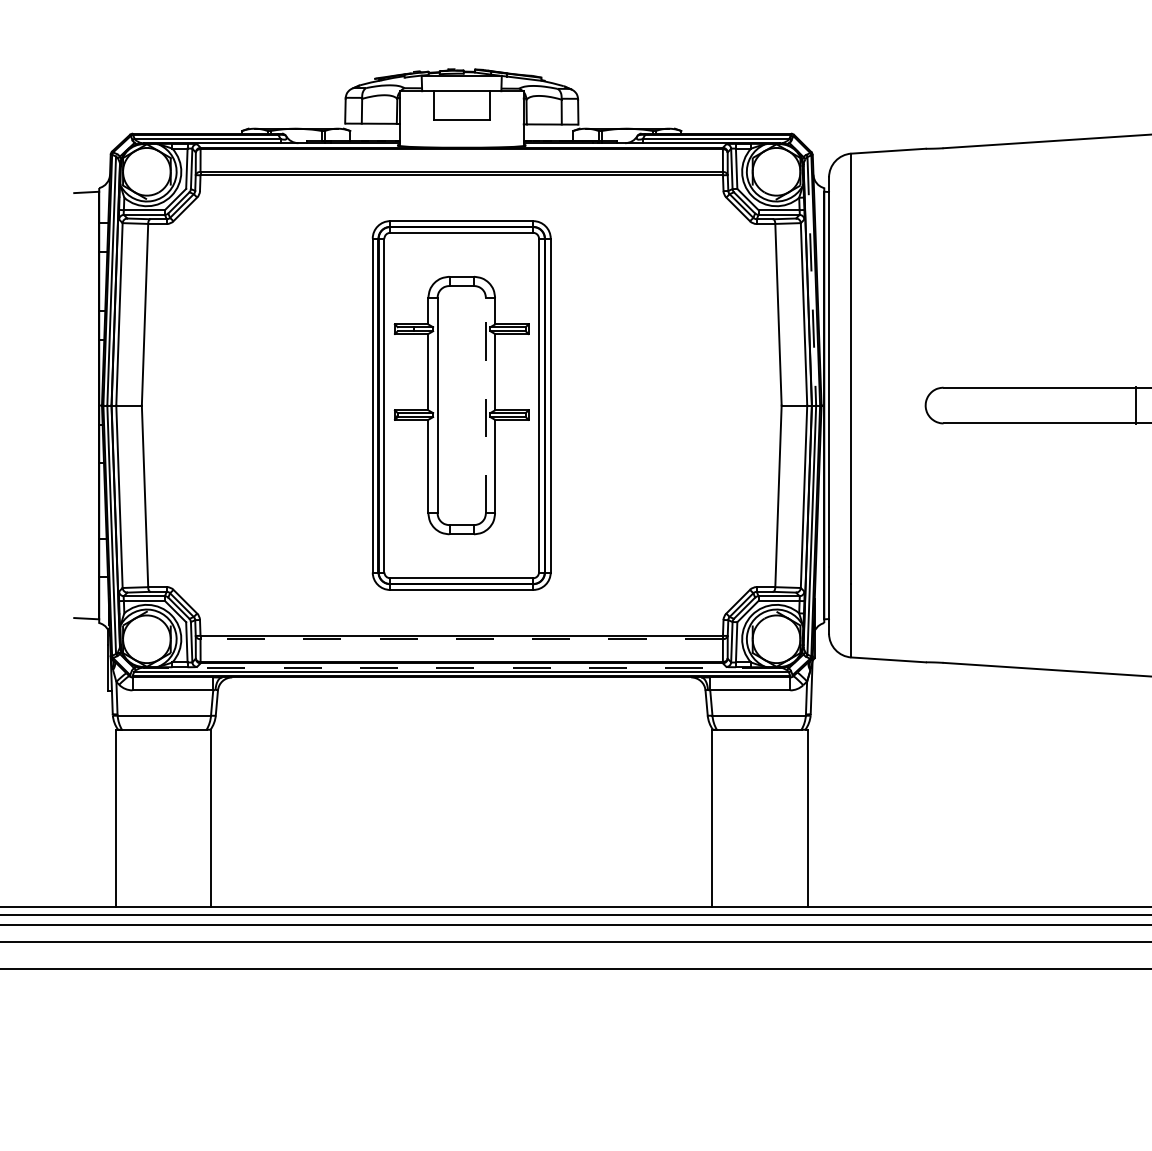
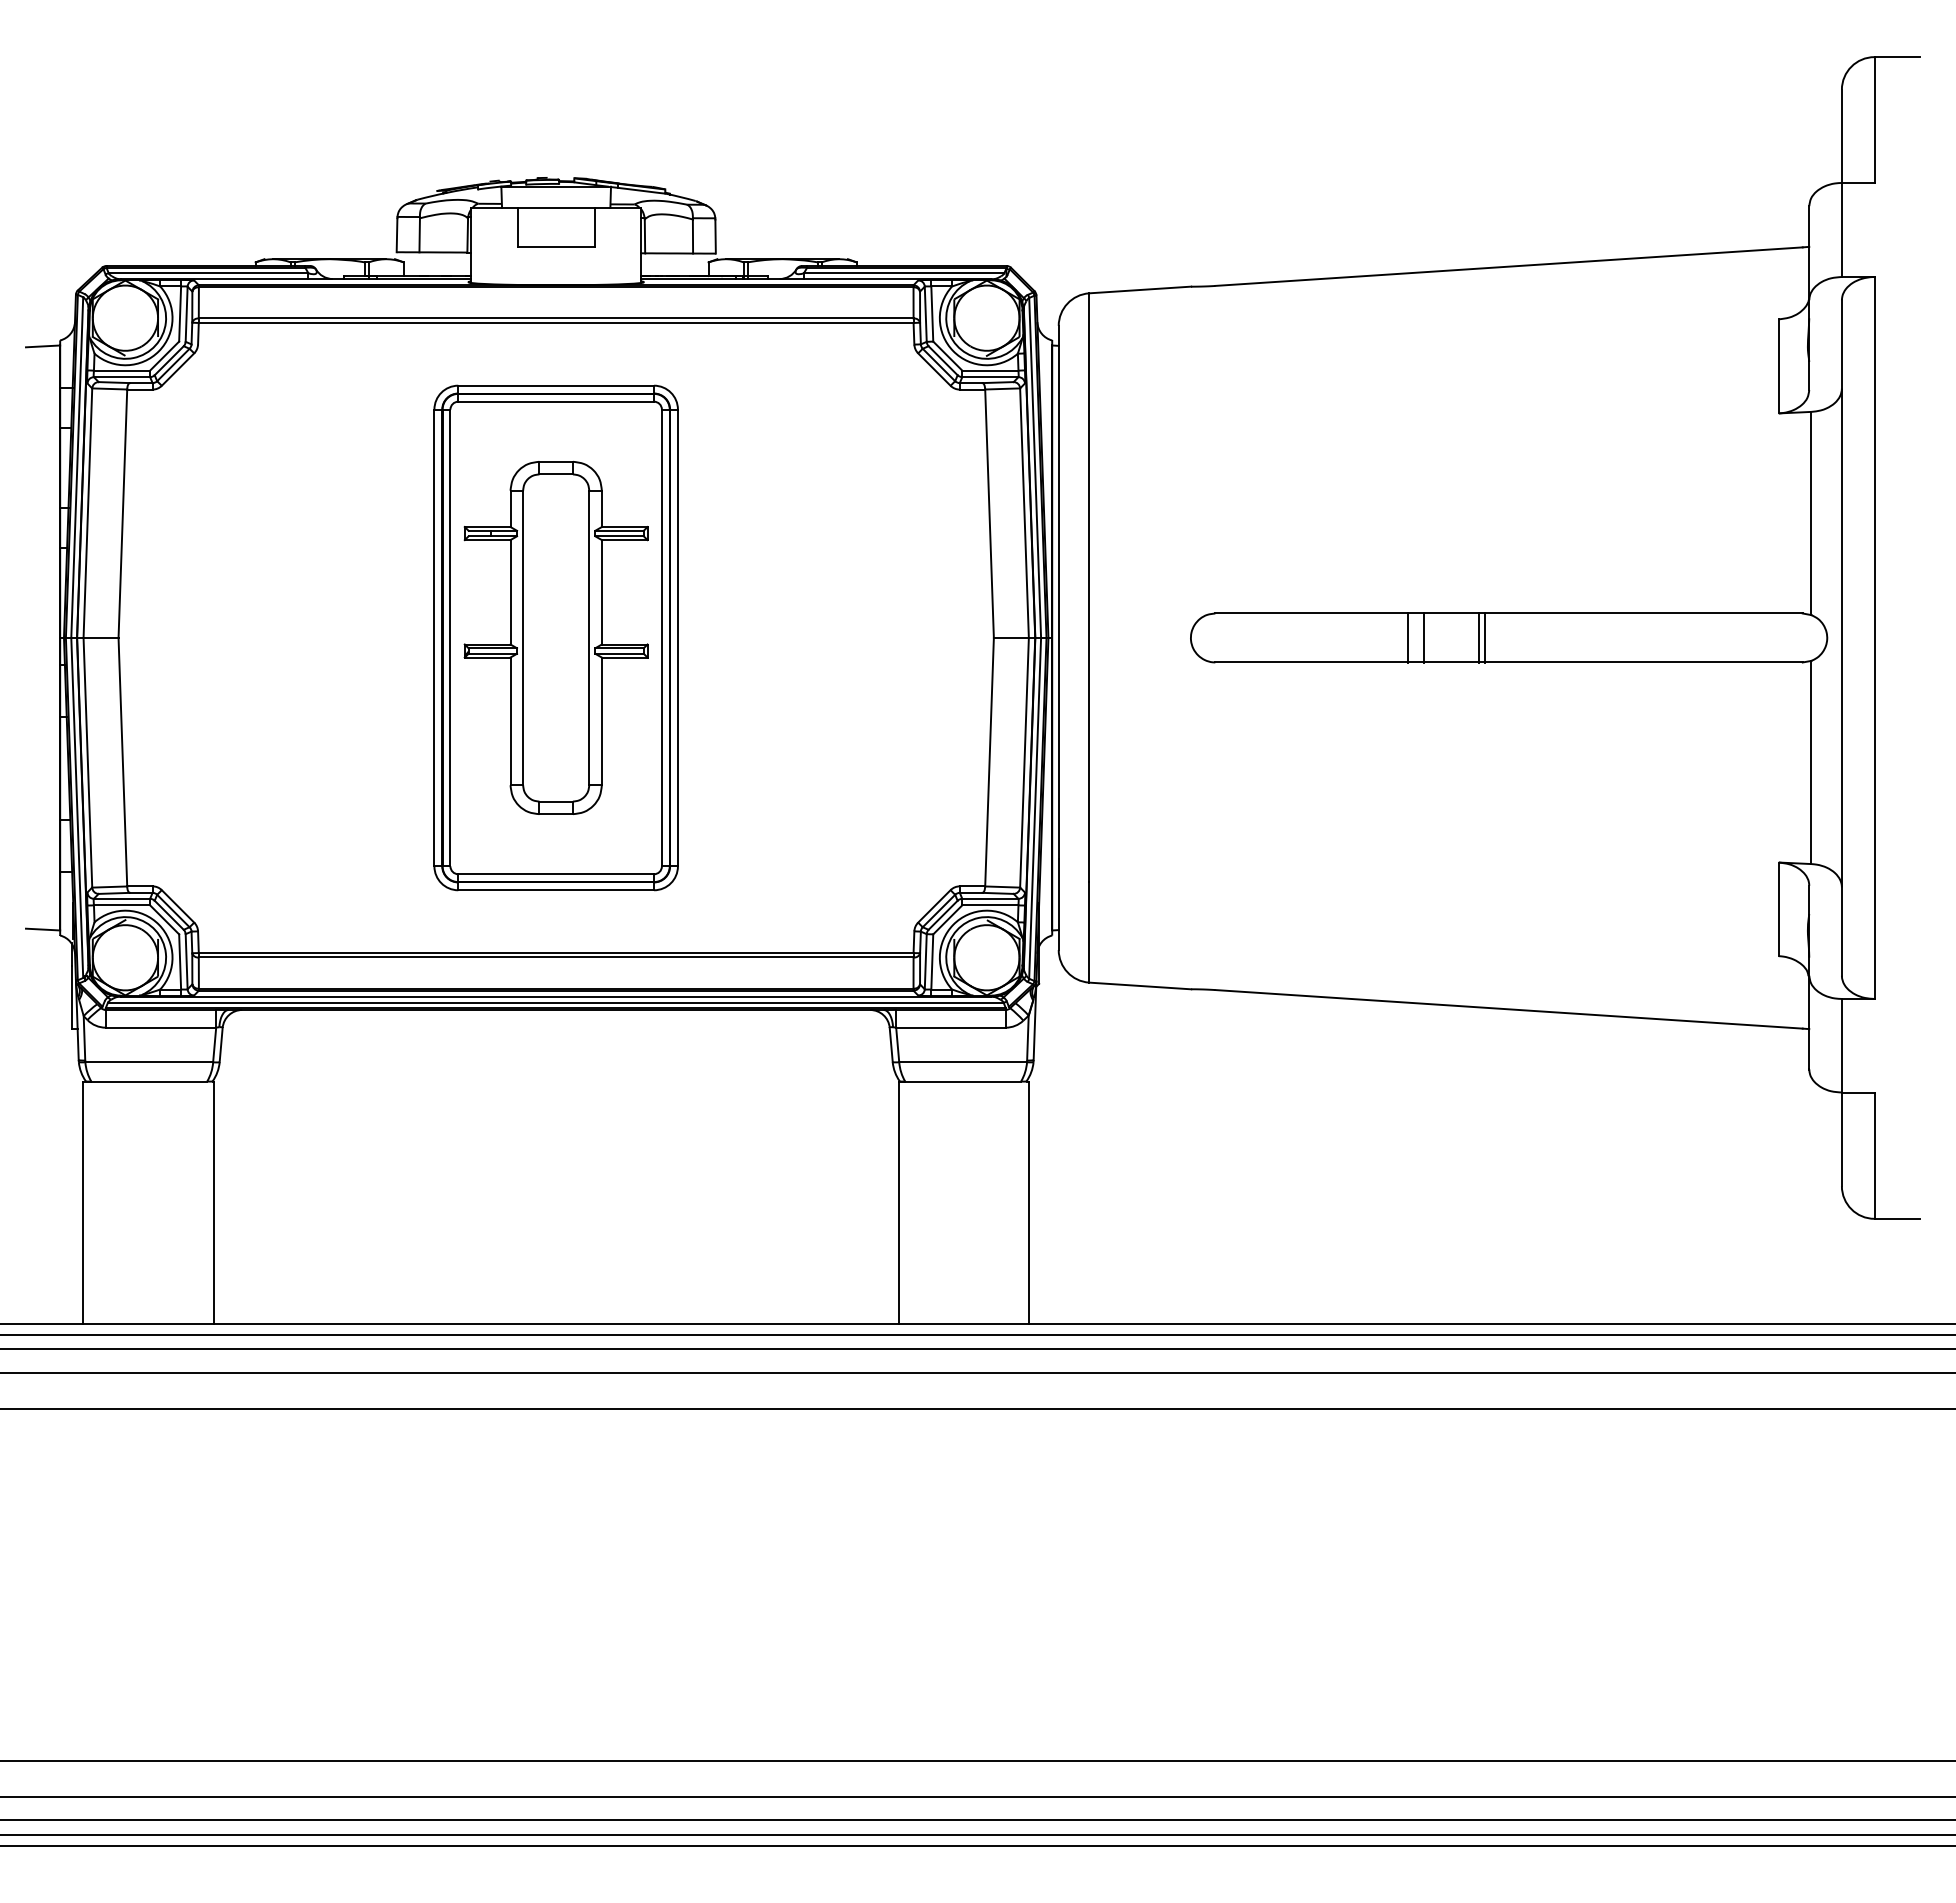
line: (812, 281) -> (1035, 468), dashed -> solid
line: (486, 405) -> (589, 637), dashed -> solid
line: (1083, 405) -> (1407, 637), added
line: (1096, 405) -> (1424, 637), added
line: (1140, 405) -> (1484, 637), added
line: (461, 639) -> (555, 957), dashed -> solid
line: (461, 667) -> (555, 996), dashed -> solid

